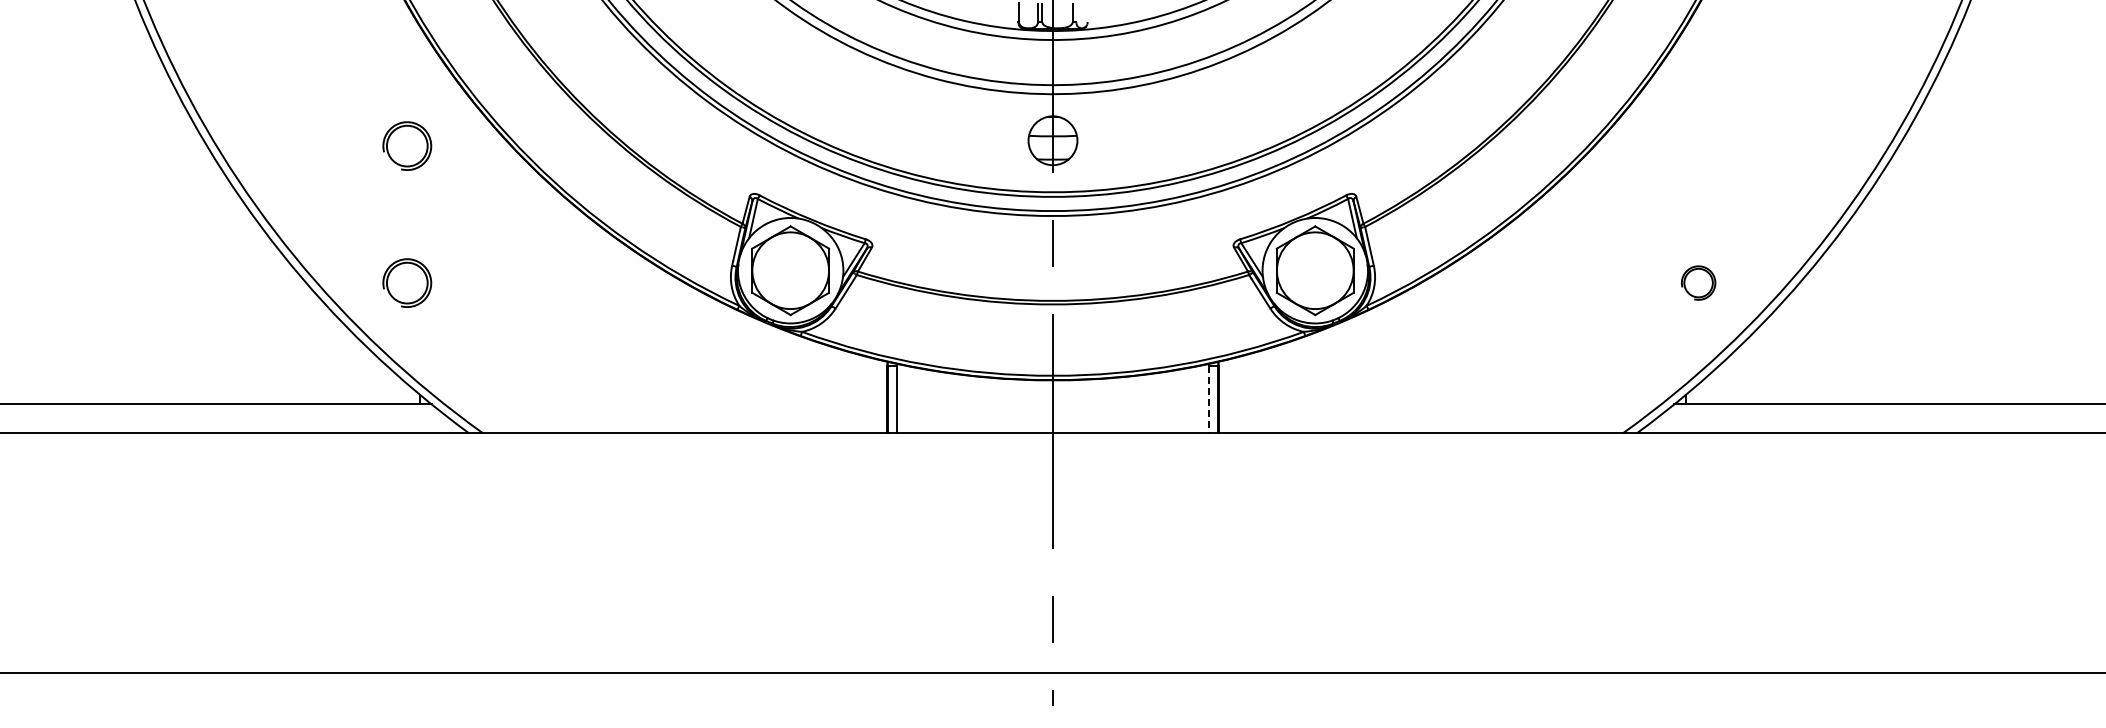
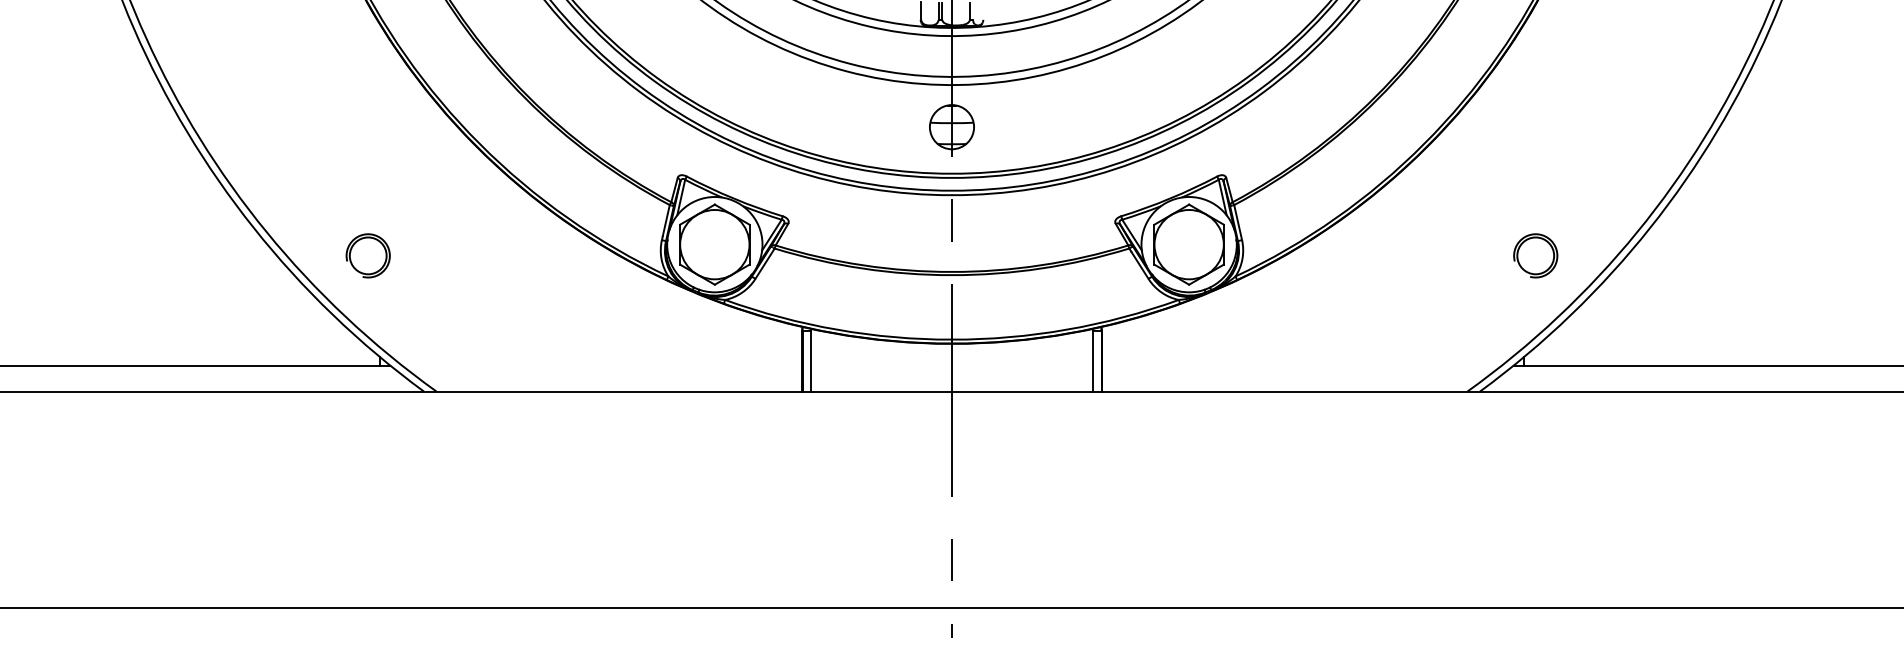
part: (407, 145) -> (368, 131), removed
part: (1698, 282) -> (1535, 255), size x1.43
line: (1208, 399) -> (1092, 361), dashed -> solid

